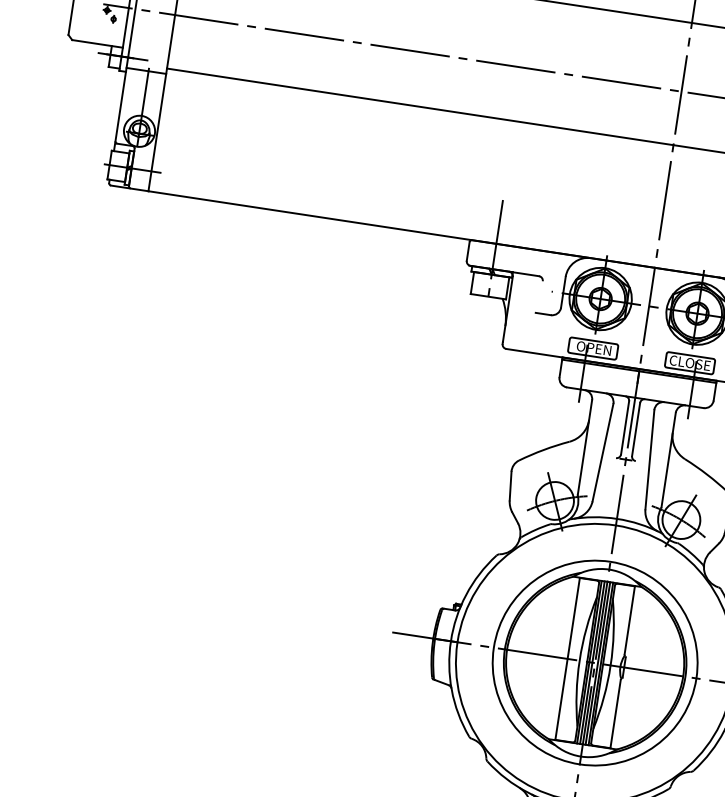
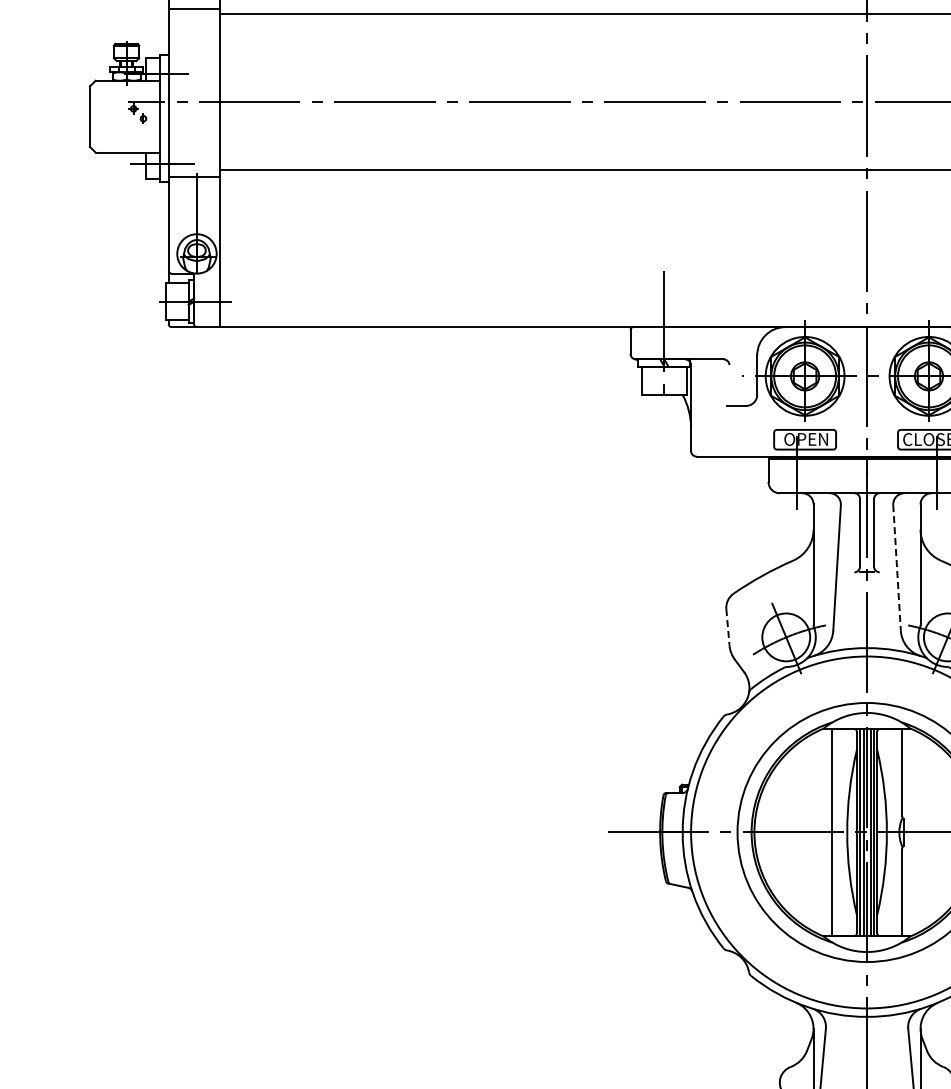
line: (650, 460) -> (897, 568), solid -> dashed
line: (510, 486) -> (727, 627), solid -> dashed

